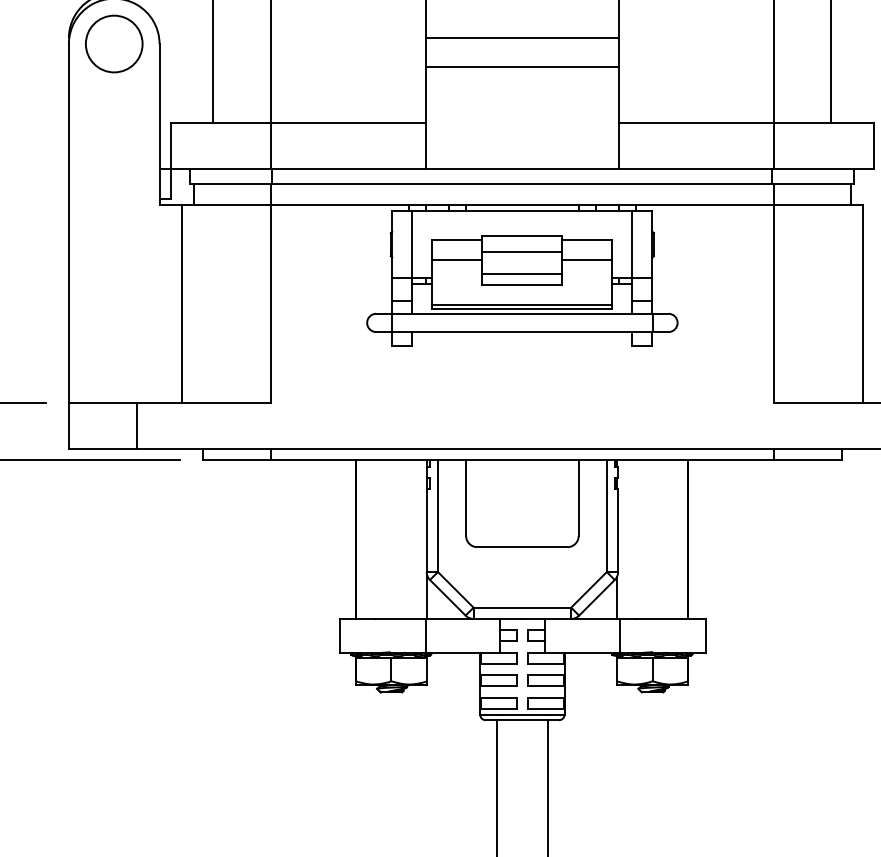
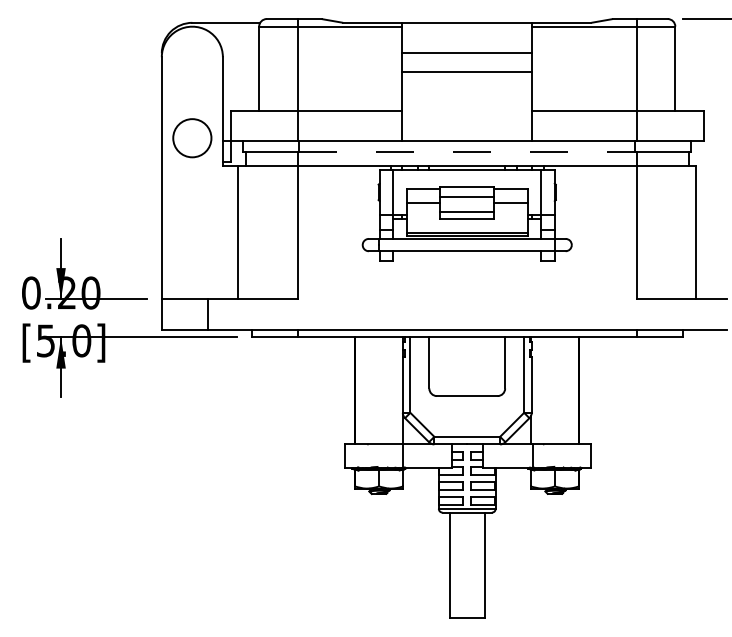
circle: (114, 44) -> (192, 138), moved
line: (522, 183) -> (467, 151), solid -> dashed

